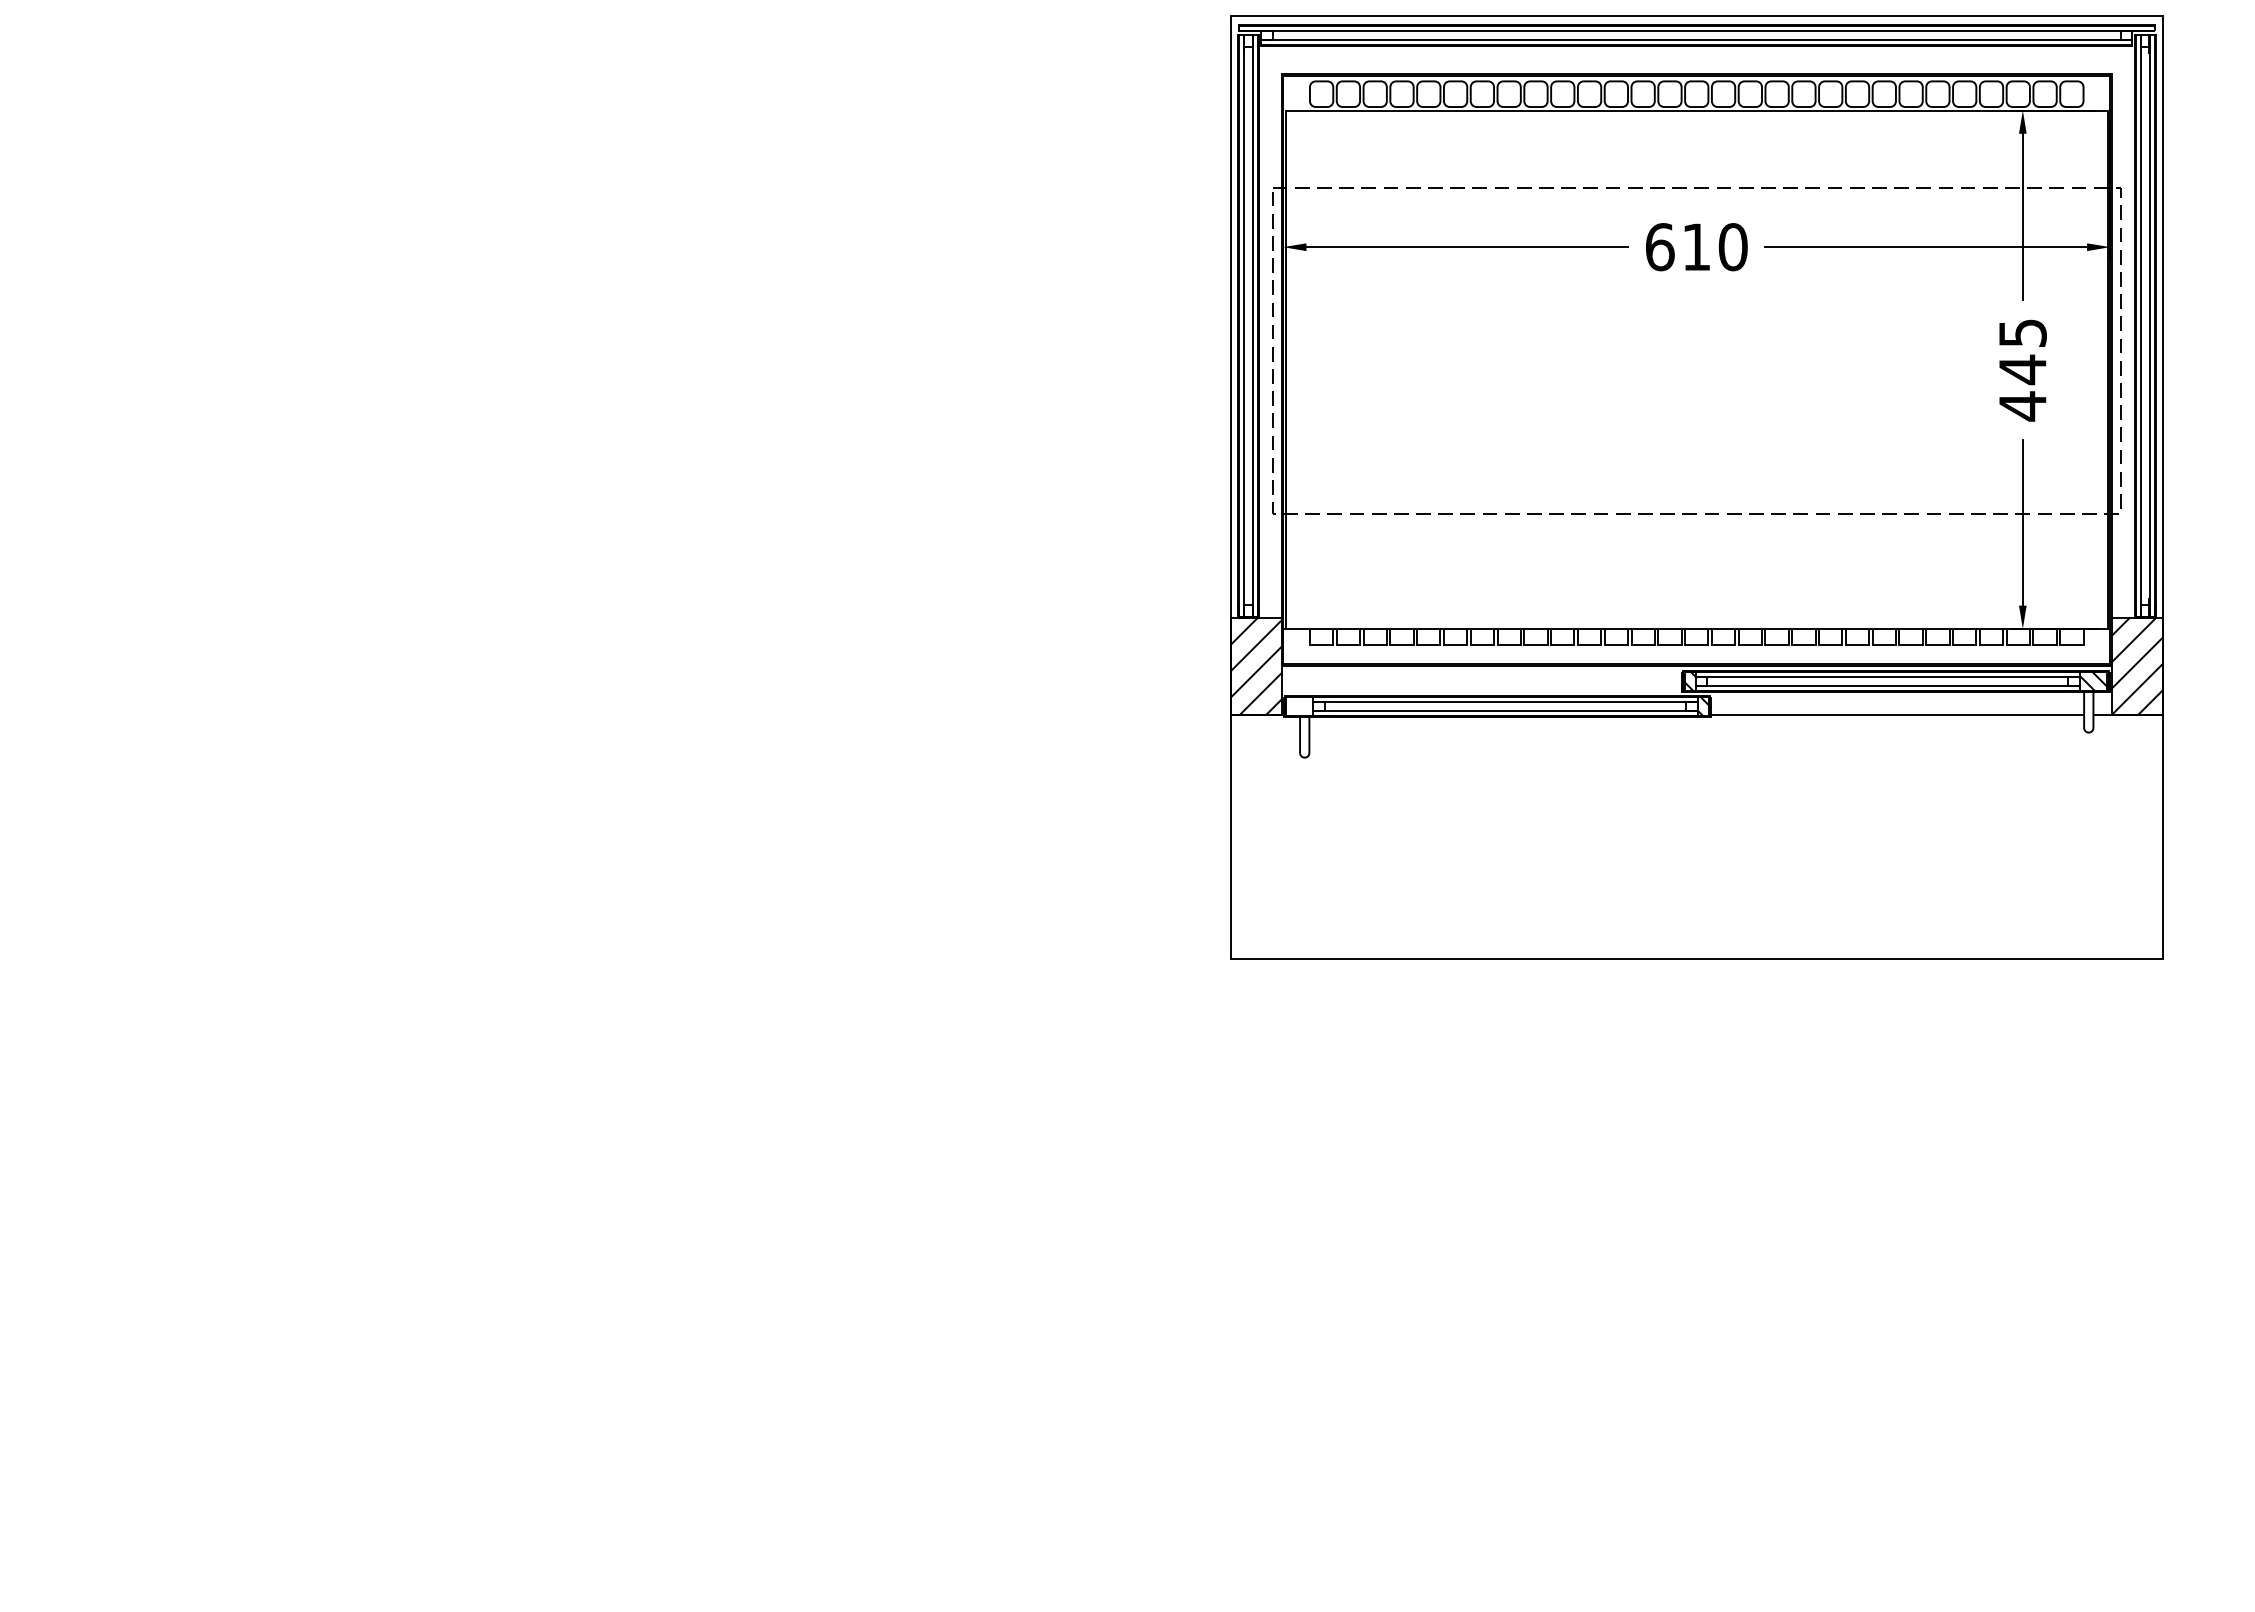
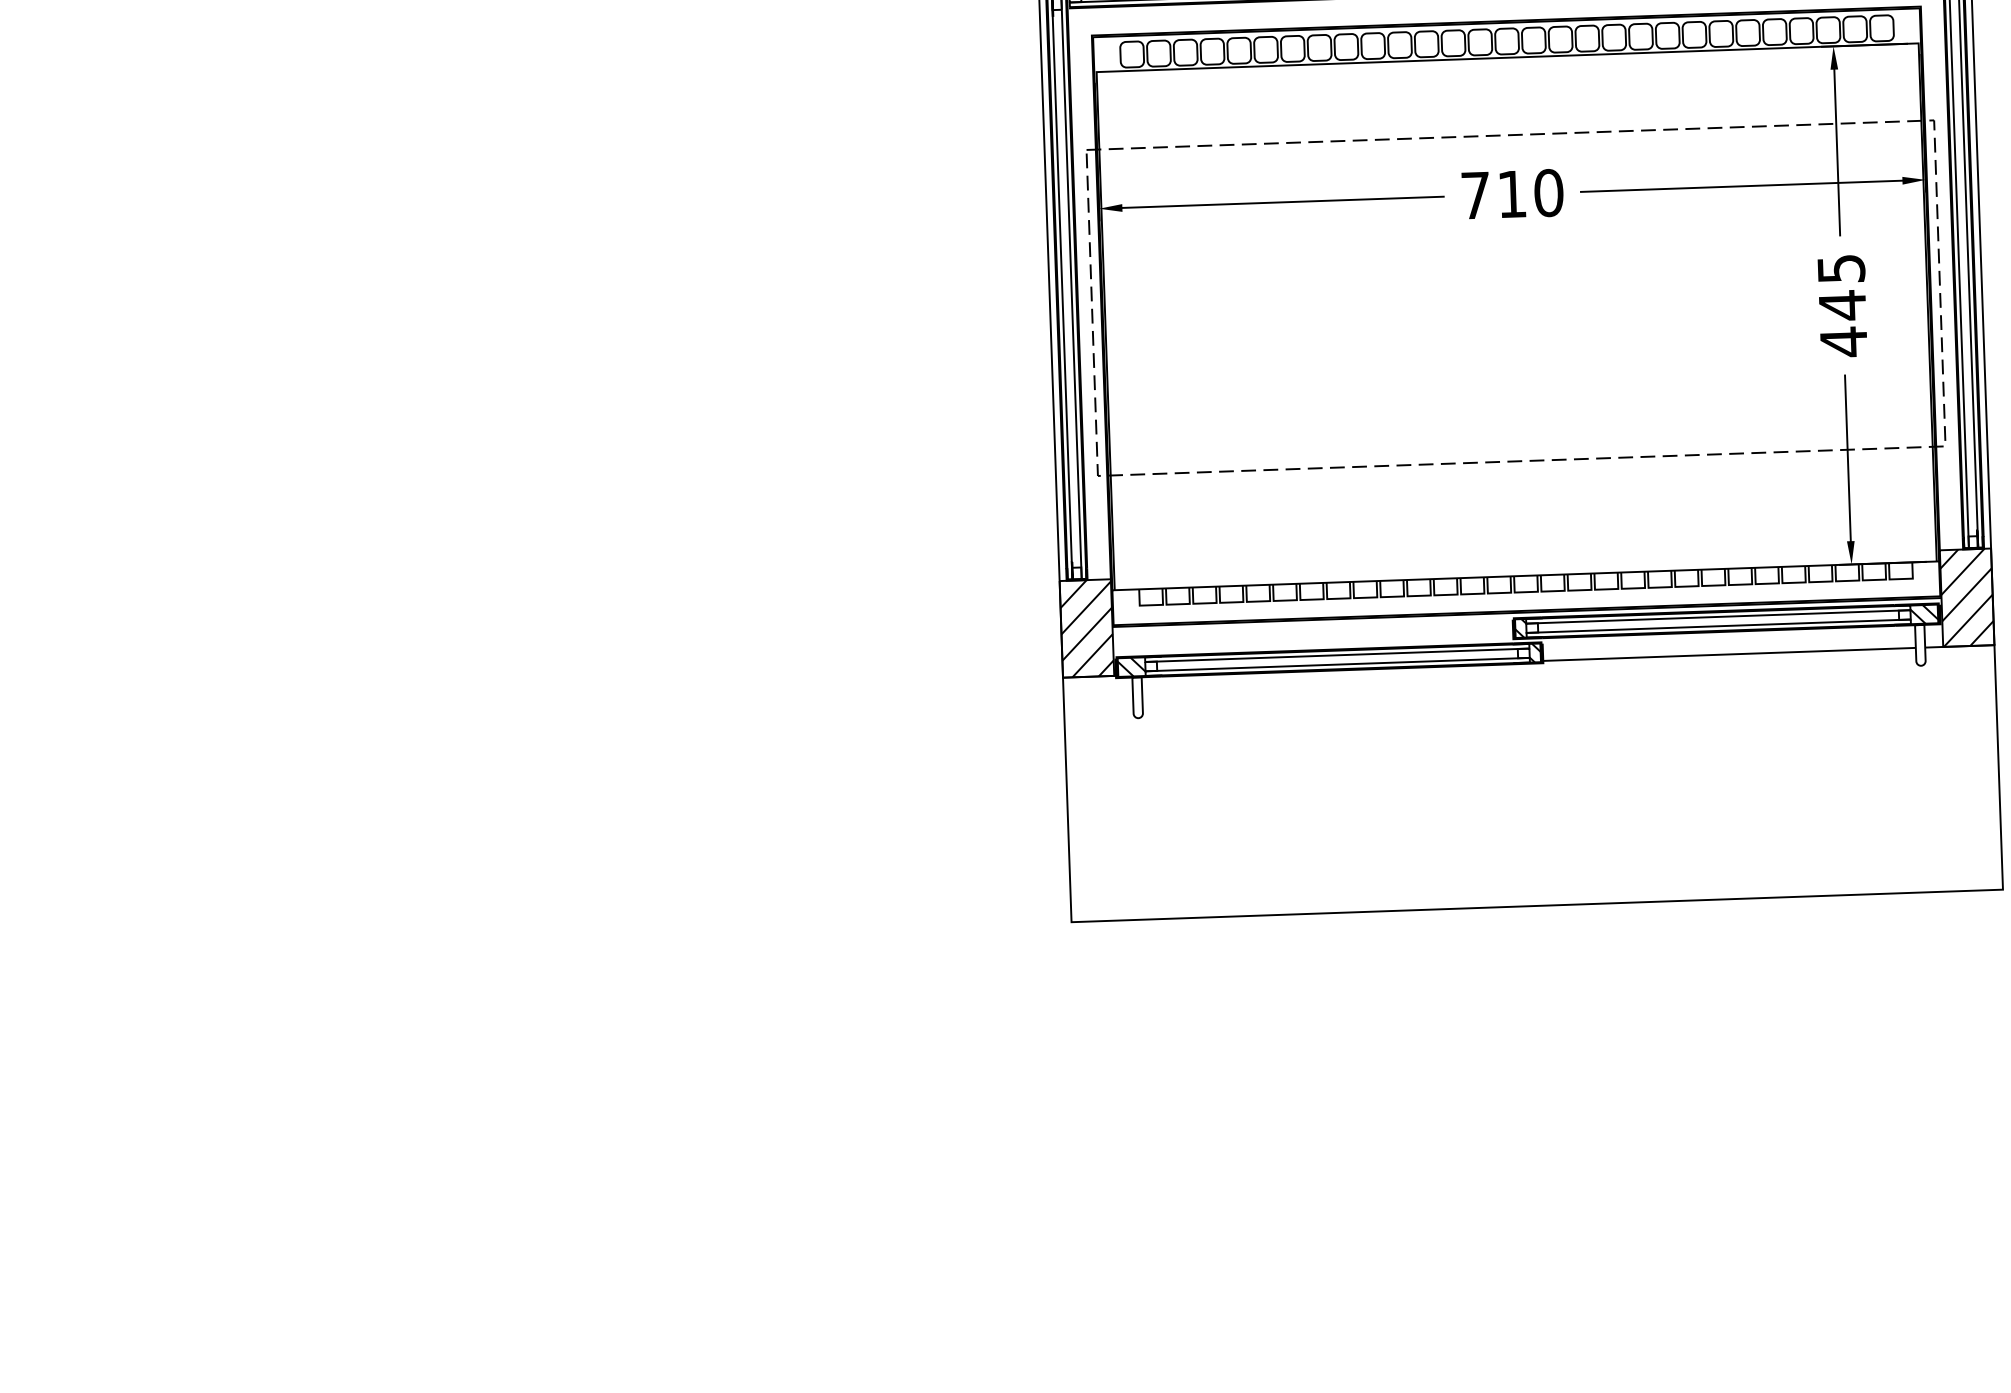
text: (1660, 247) -> (1476, 195), 610 -> 710
hatch: (1299, 706) -> (1131, 667), added

